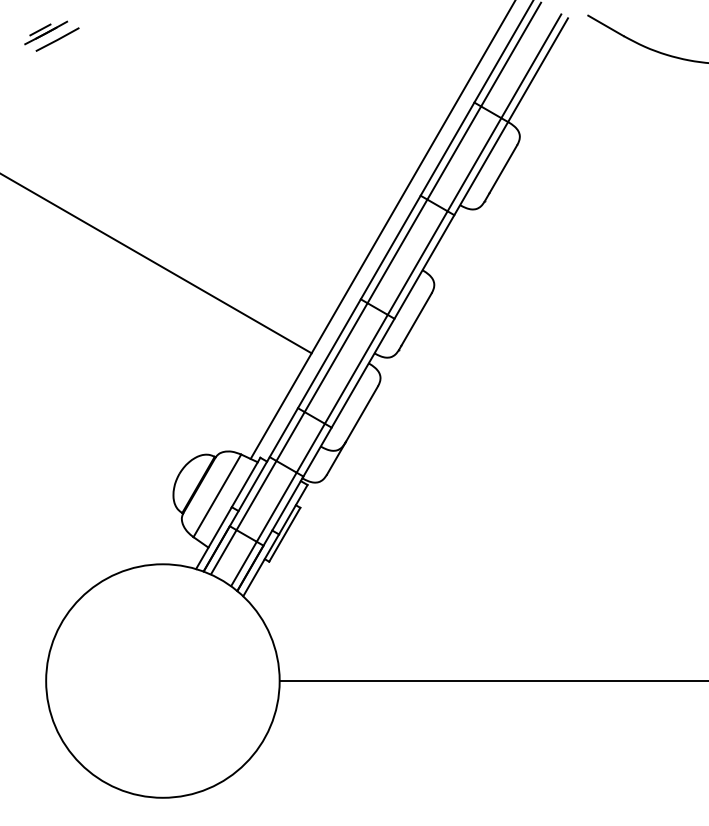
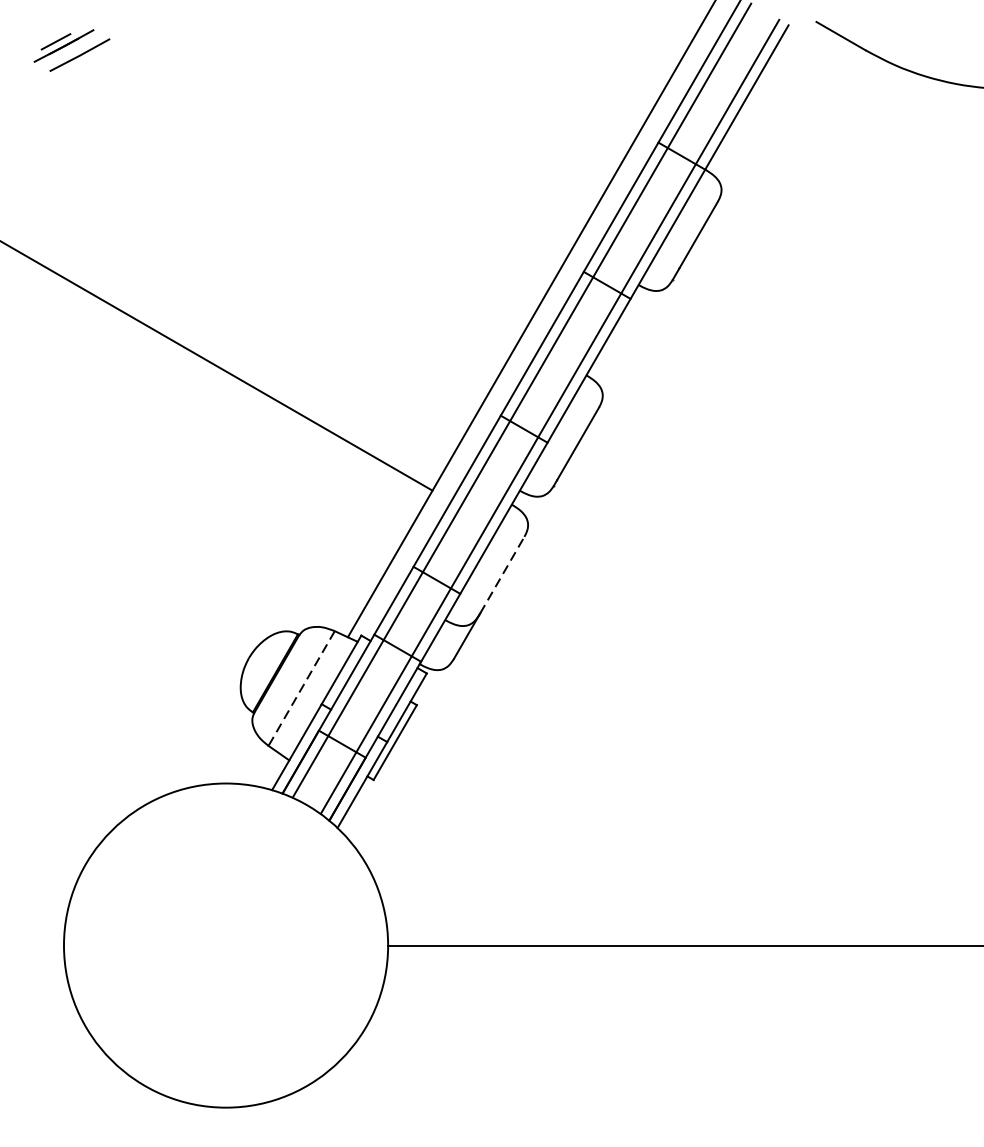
line: (361, 414) -> (501, 575), solid -> dashed
line: (217, 495) -> (301, 688), solid -> dashed

